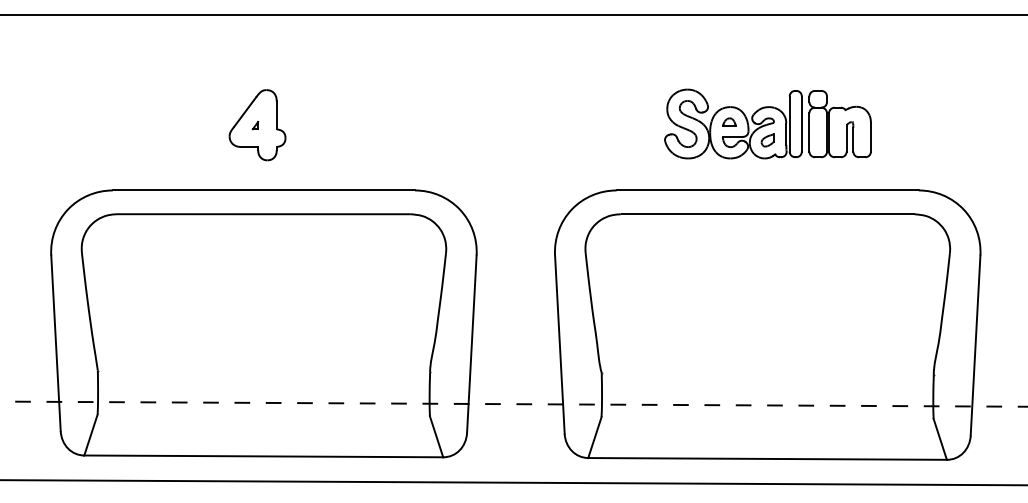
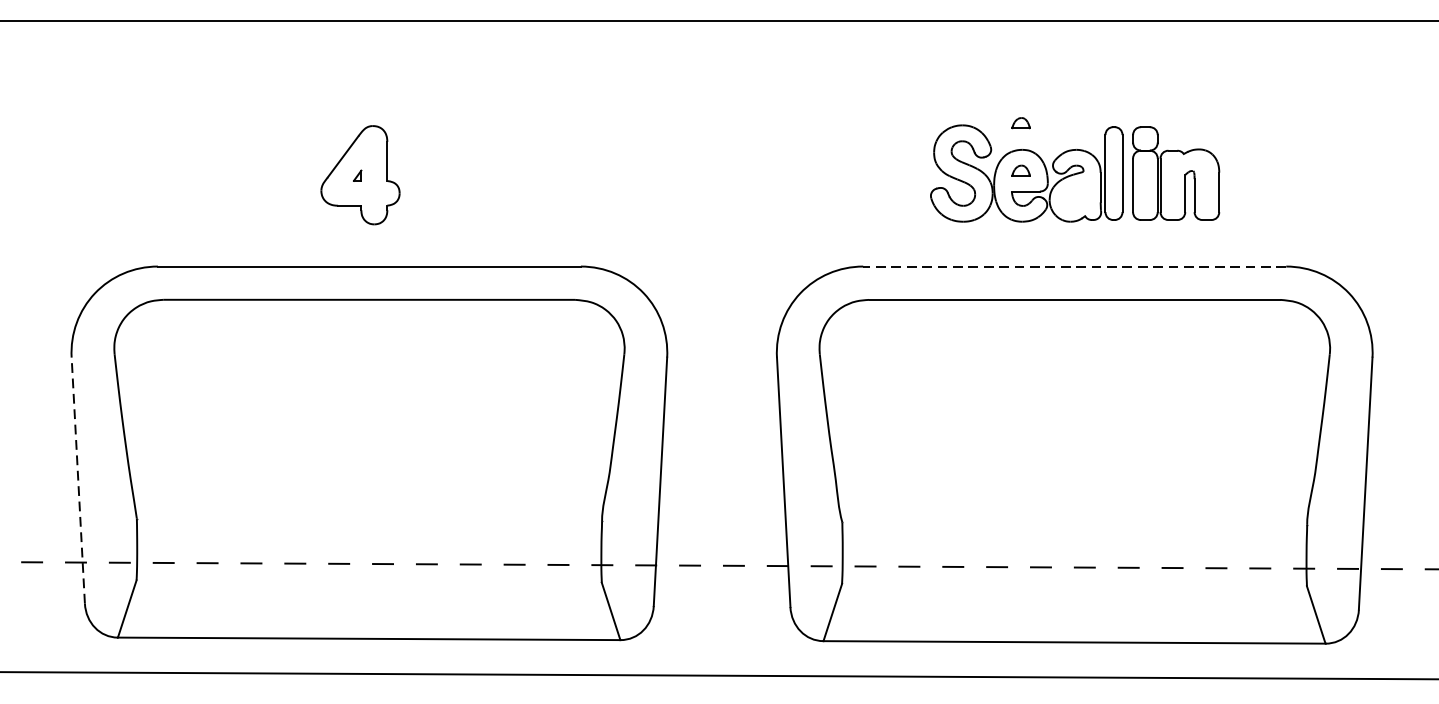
part: (729, 87) -> (1021, 122), added
part: (767, 140) -> (1074, 196), removed
line: (767, 190) -> (1074, 266), solid -> dashed
line: (55, 343) -> (77, 480), solid -> dashed

